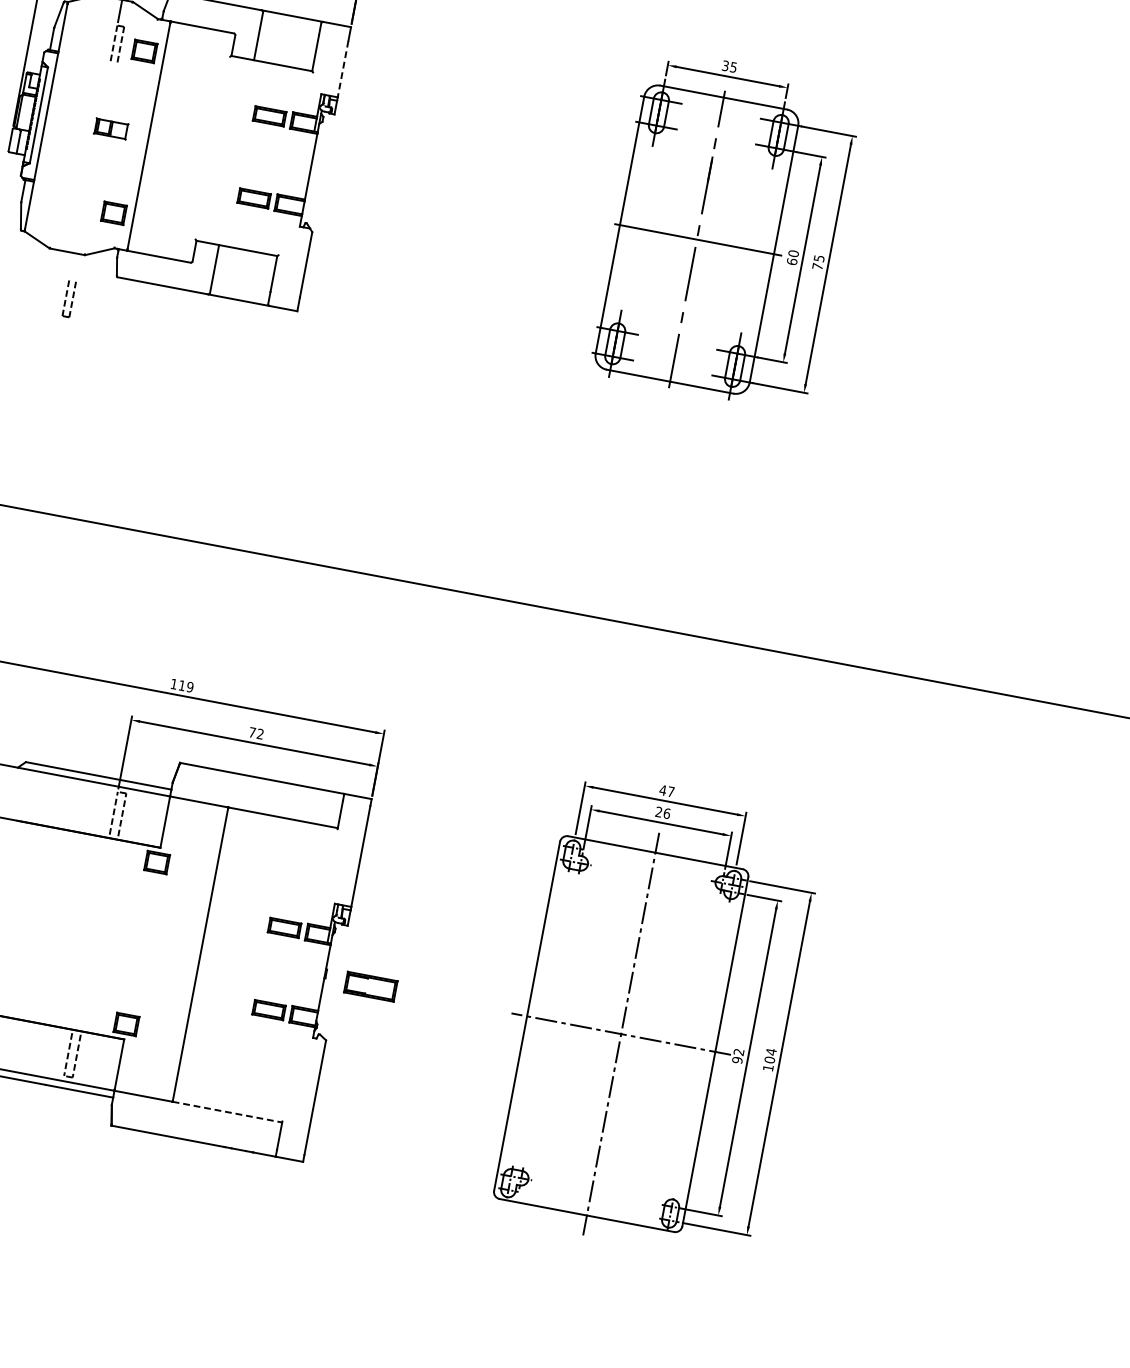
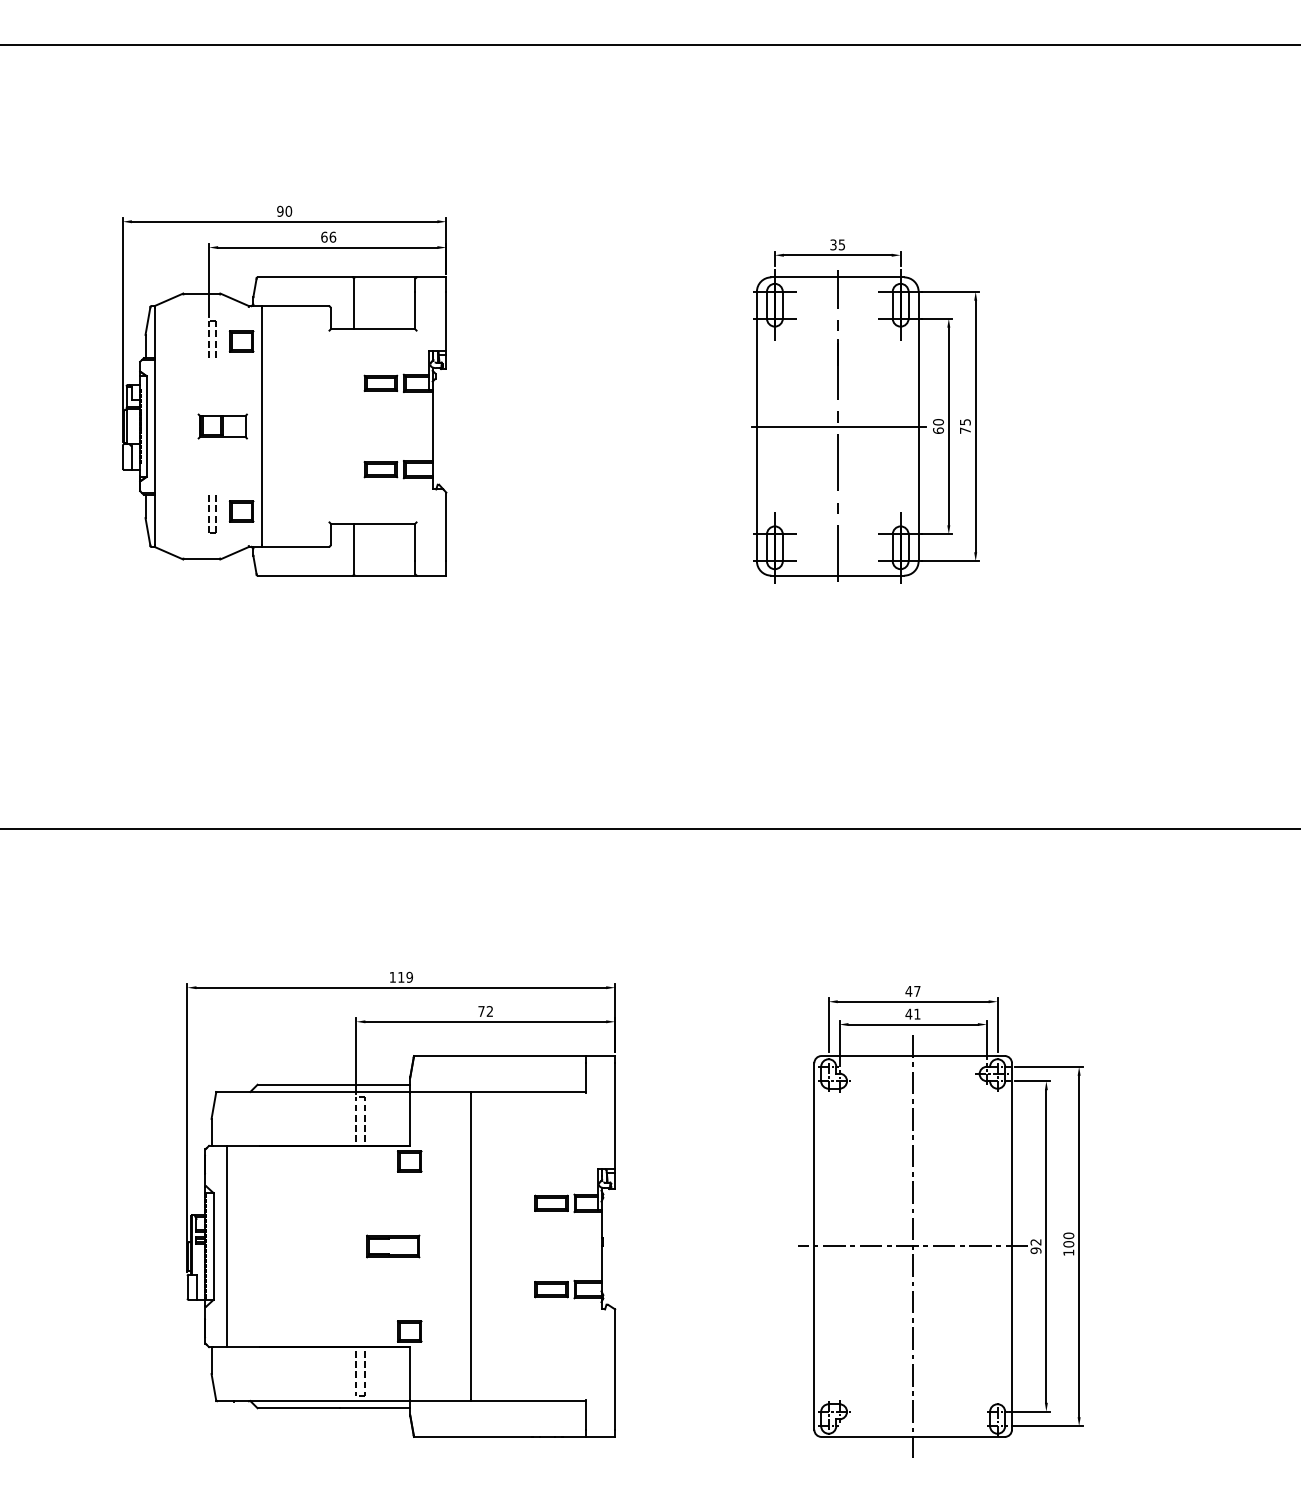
line: (343, 69) -> (446, 321), dashed -> solid
part: (111, 128) -> (222, 426), size x1.43
part: (68, 299) -> (212, 514), moved
text: (662, 812) -> (912, 1013), 26 -> 41
part: (371, 986) -> (393, 1246), moved
text: (771, 1051) -> (1068, 1235), 104 -> 100
line: (226, 1112) -> (528, 1401), dashed -> solid

